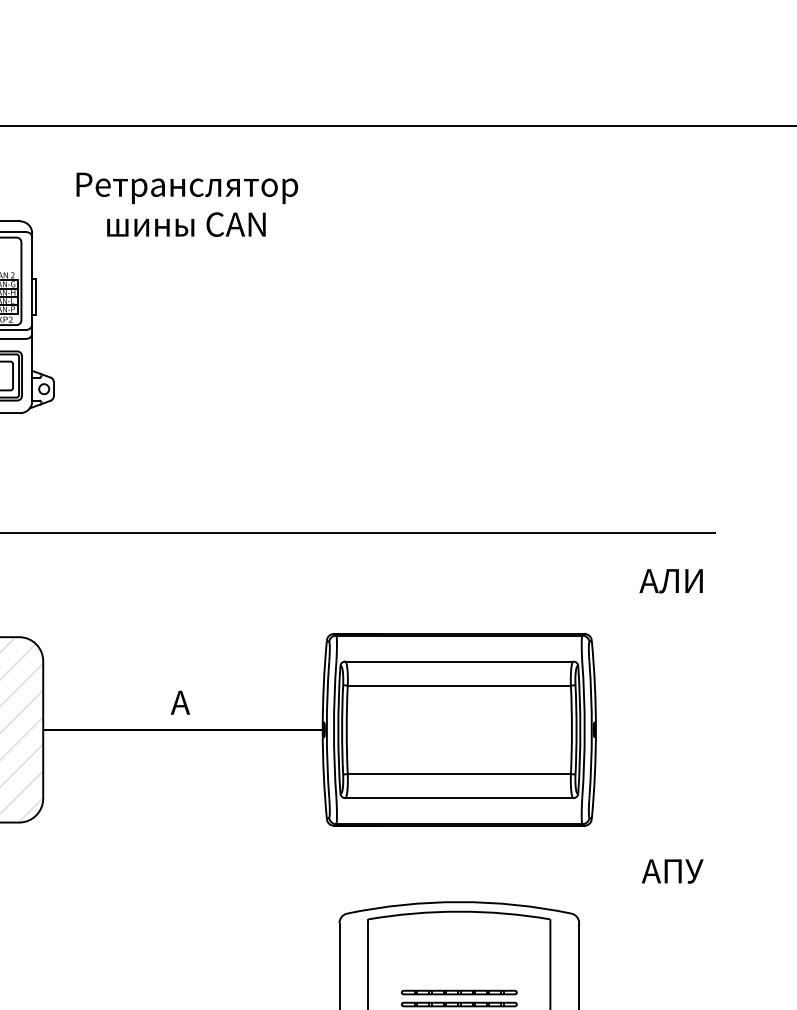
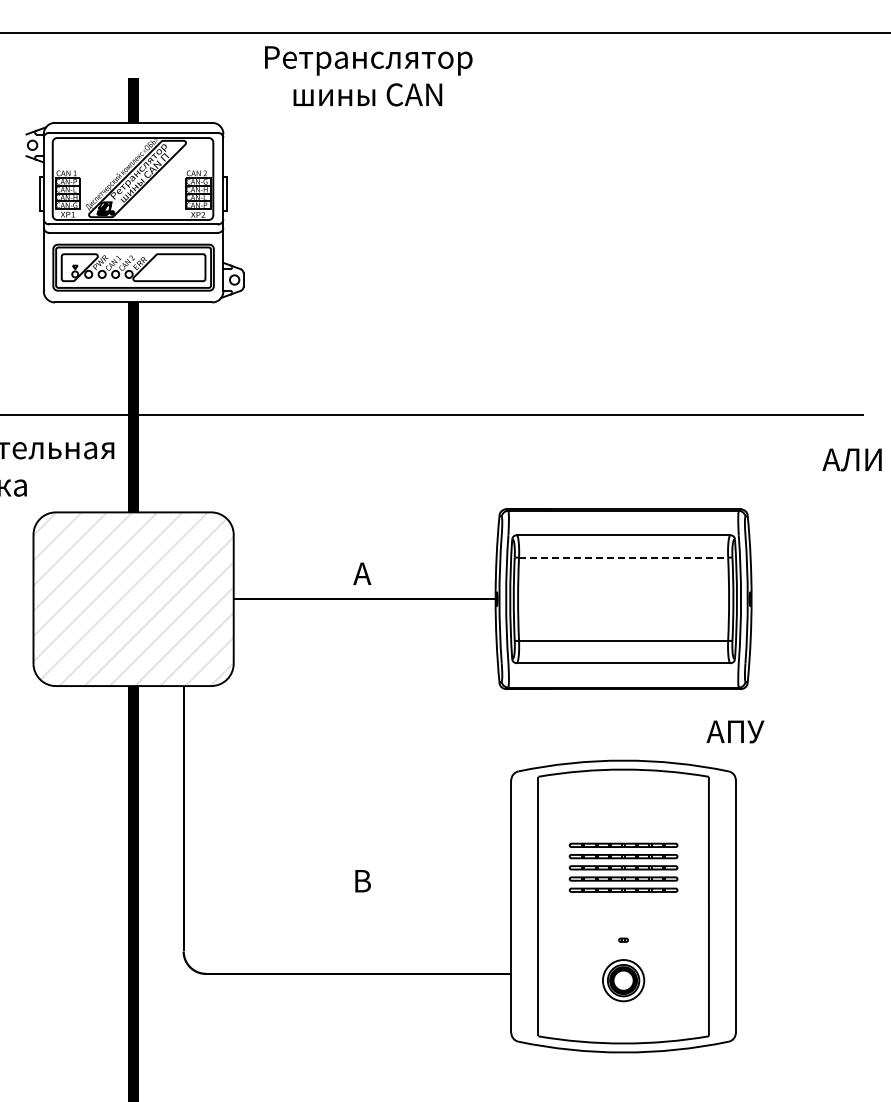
text: (187, 205) -> (368, 76), moved
text: (670, 580) -> (851, 459), moved
line: (459, 685) -> (623, 557), solid -> dashed
text: (672, 871) -> (735, 731), moved

